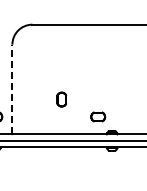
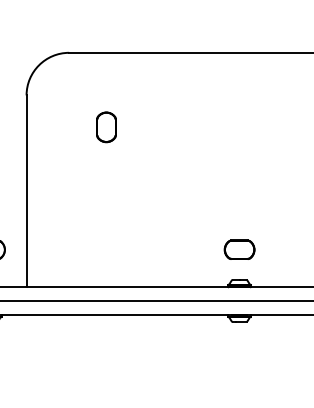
line: (12, 89) -> (26, 191), dashed -> solid
part: (61, 99) -> (105, 127), moved
part: (98, 116) -> (240, 248), moved

